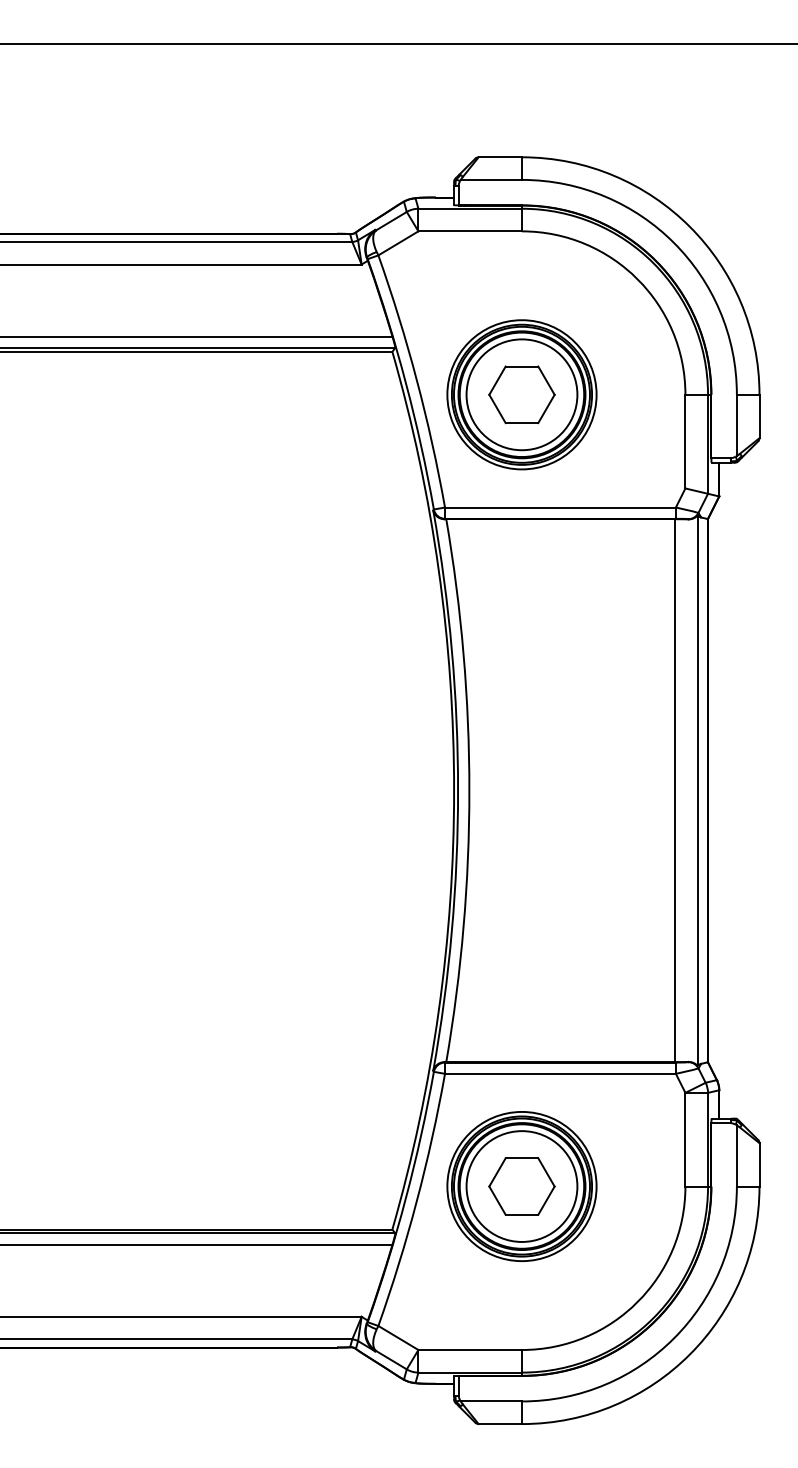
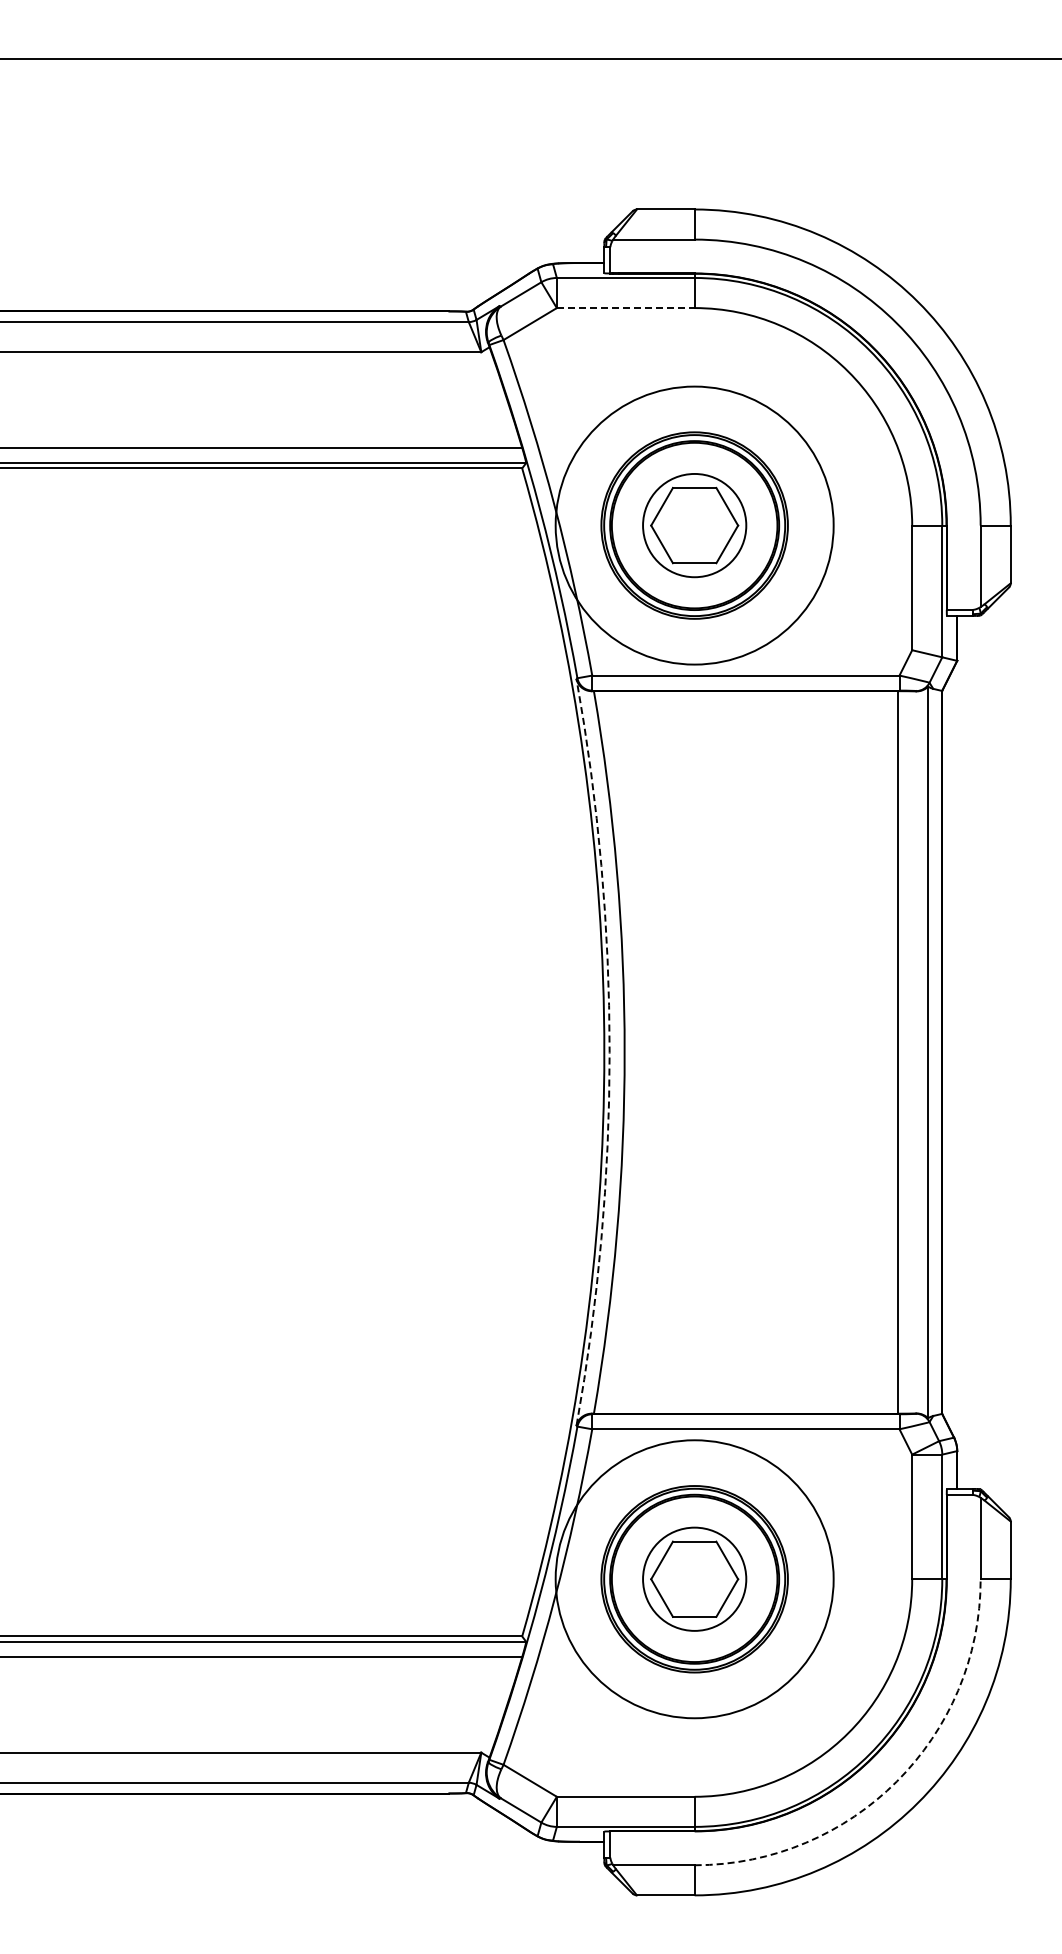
line: (470, 231) -> (625, 308), solid -> dashed
circle: (521, 394) -> (694, 525), size x0.7
circle: (521, 394) -> (694, 525), size x1.4
arc: (457, 790) -> (609, 1052), solid -> dashed
circle: (521, 1185) -> (694, 1578), size x1.4
circle: (521, 1186) -> (694, 1579), size x0.7
arc: (673, 1338) -> (896, 1781), solid -> dashed

